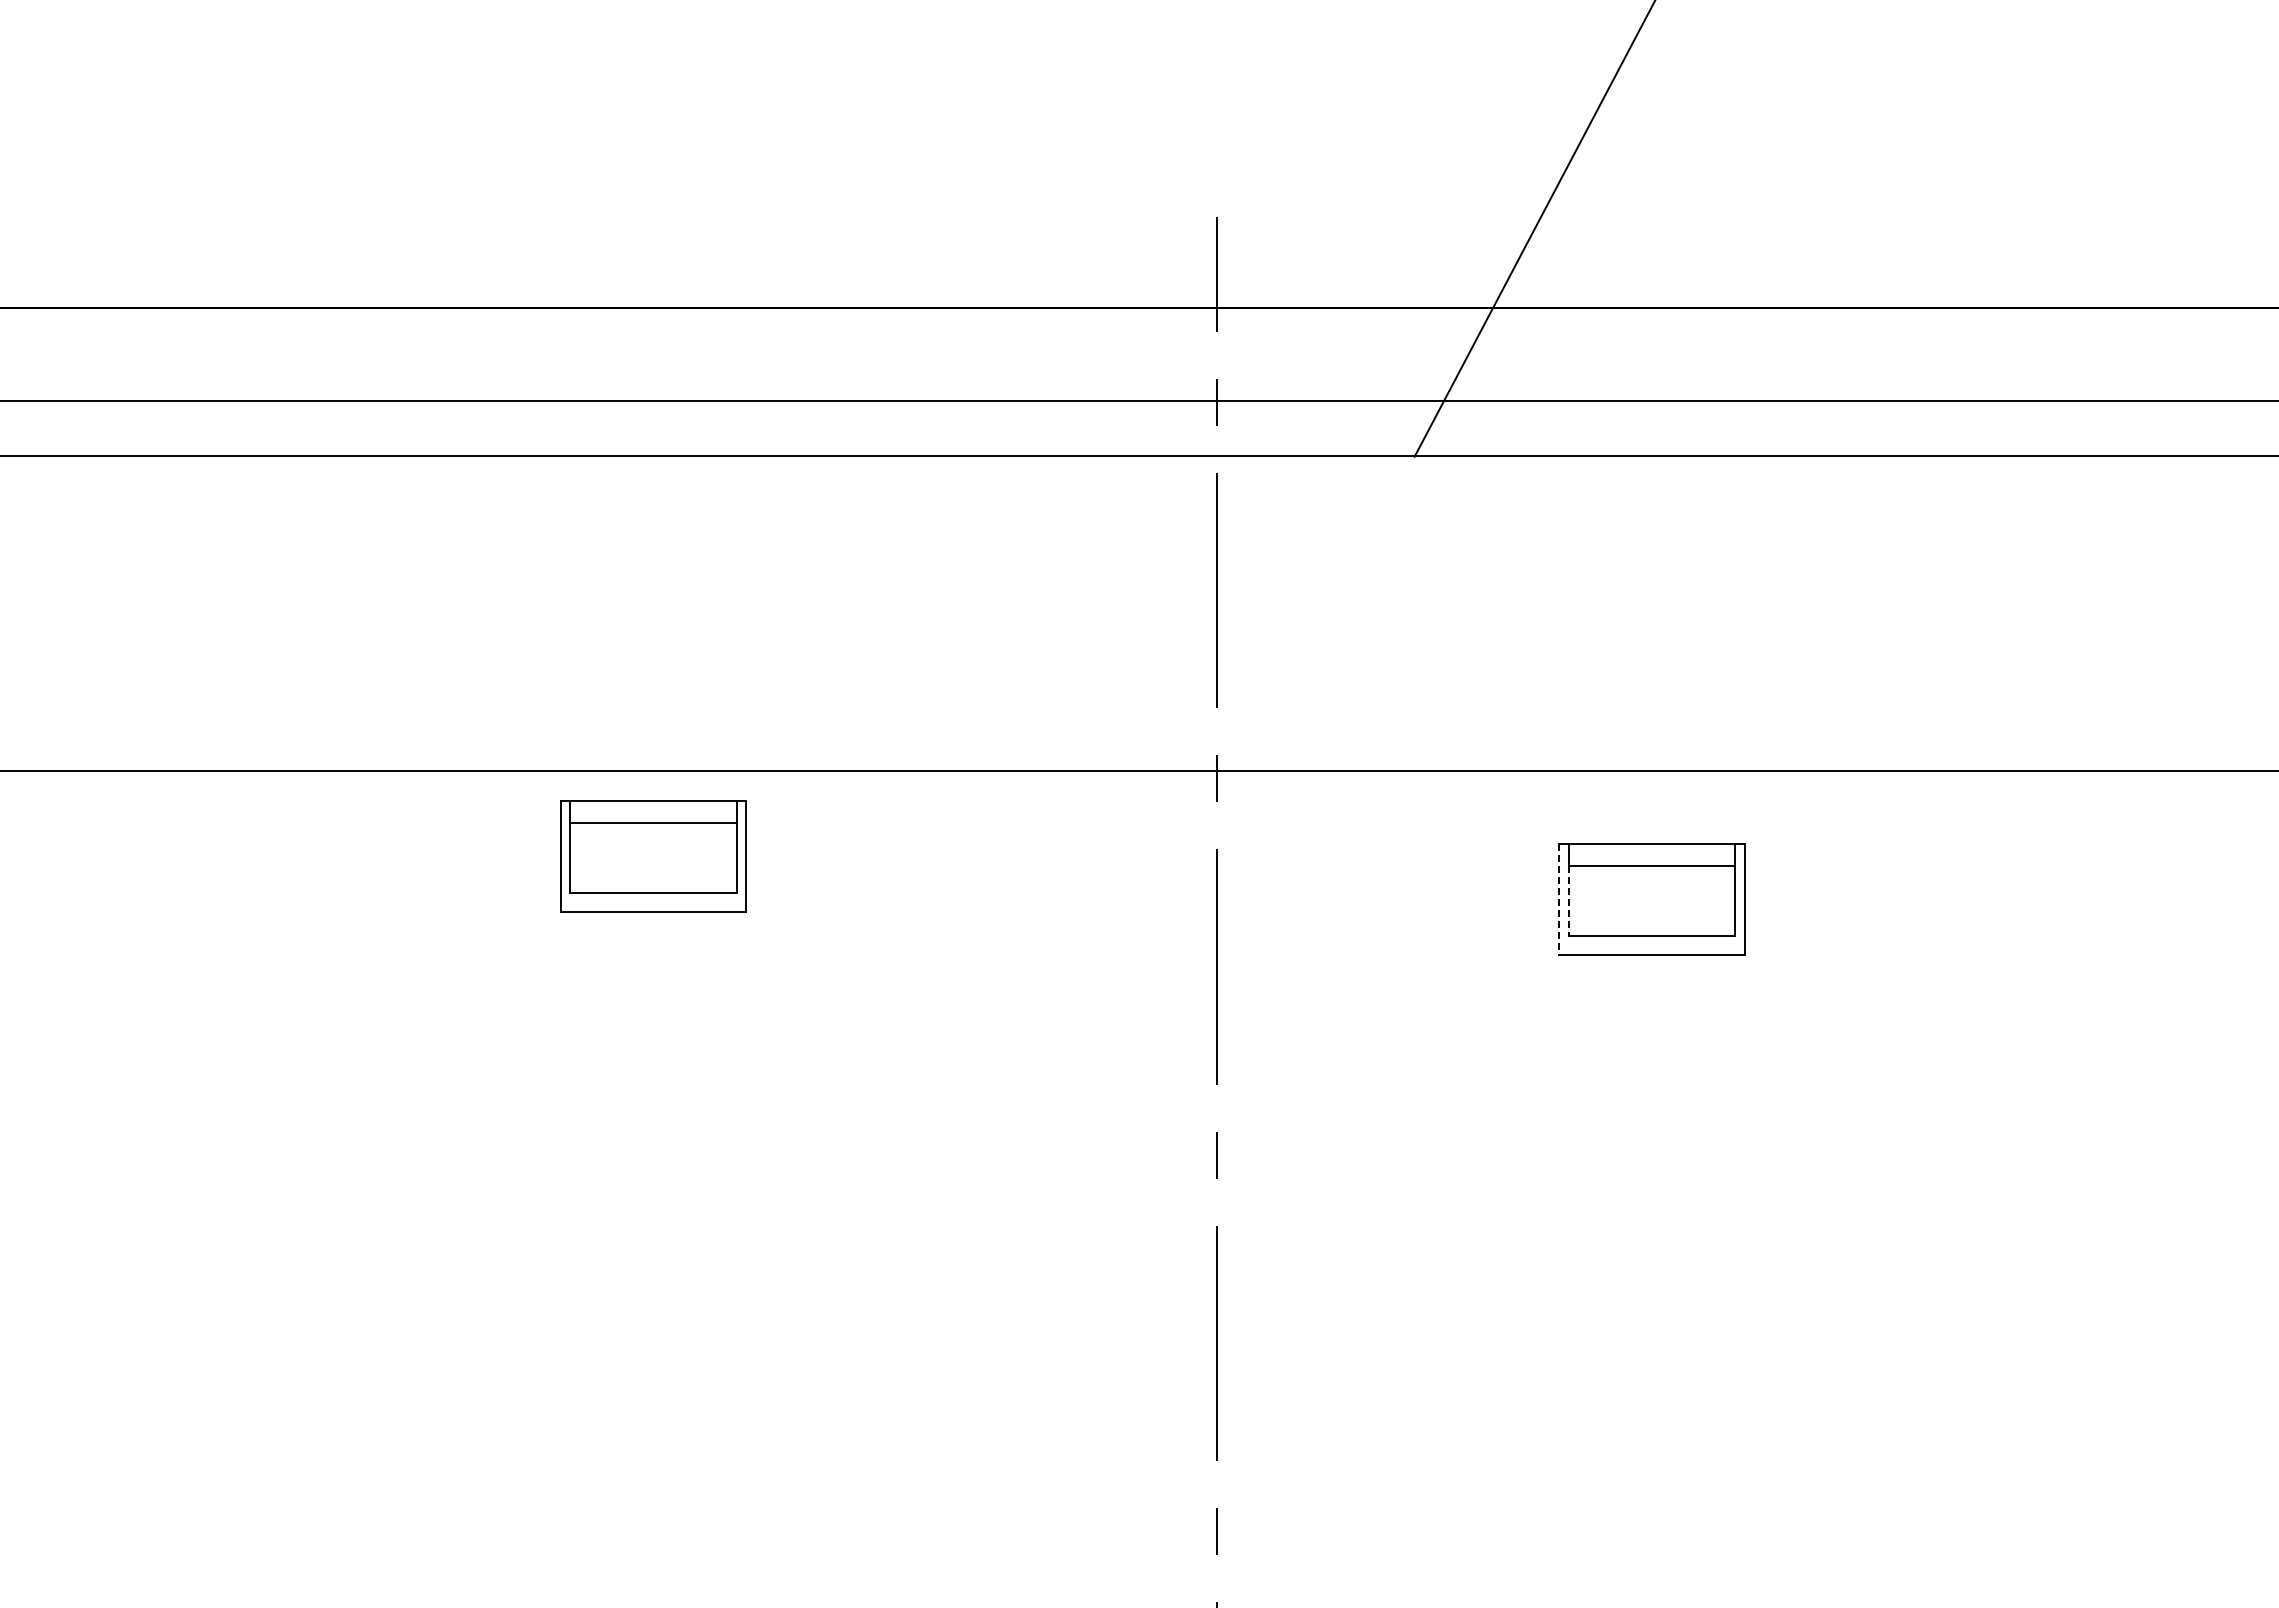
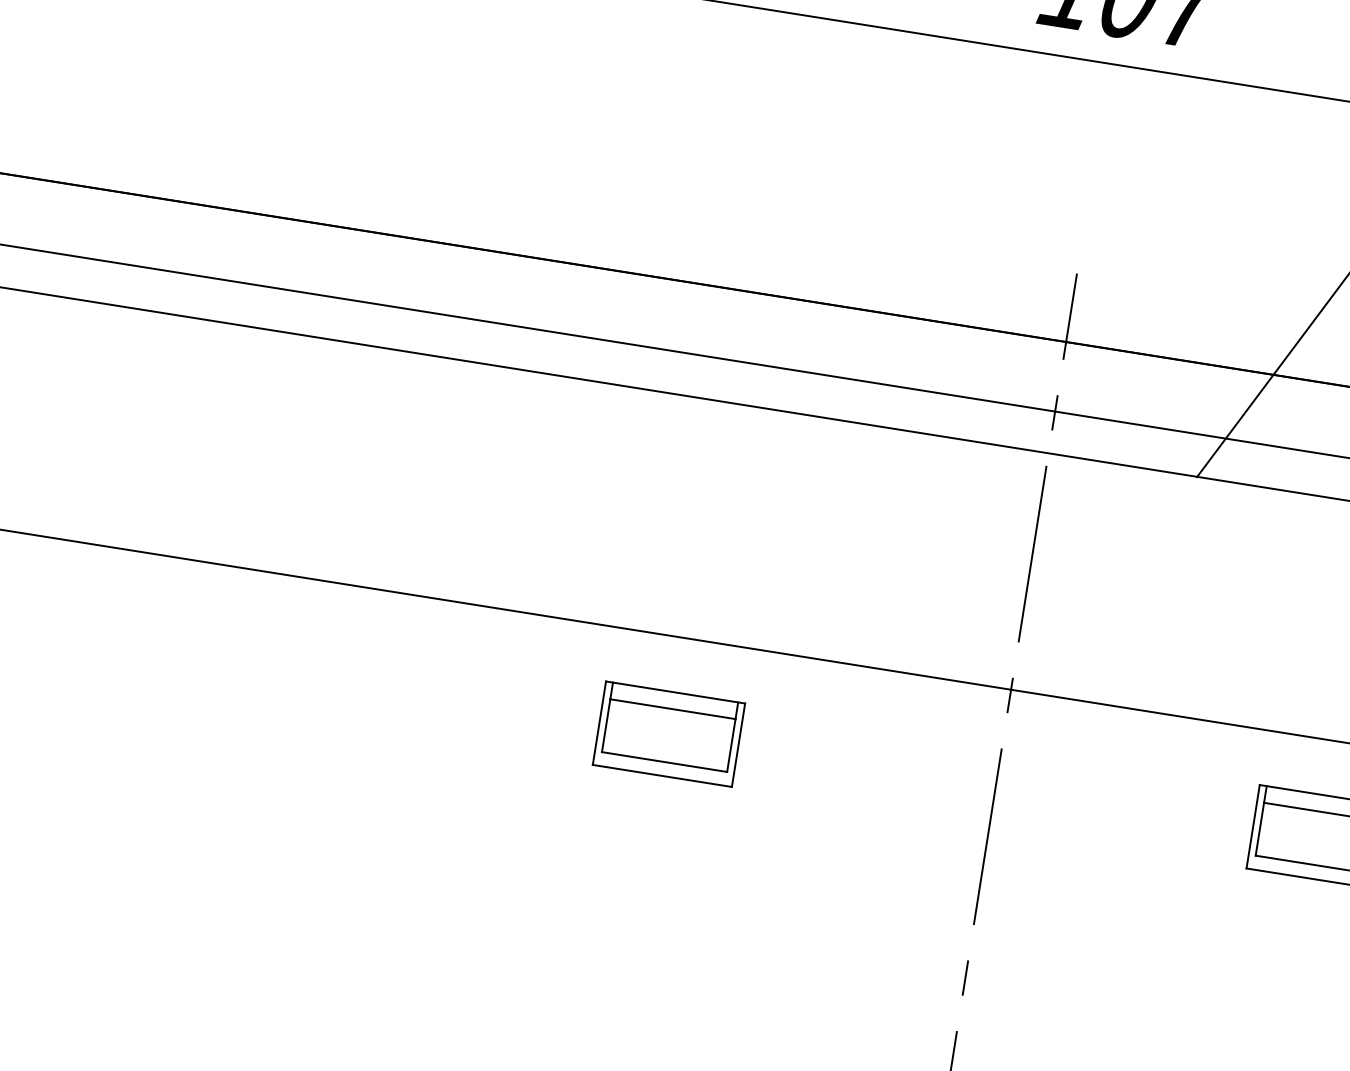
part: (653, 856) -> (668, 734), moved
line: (1559, 899) -> (1253, 826), dashed -> solid
line: (1568, 901) -> (1259, 829), dashed -> solid

